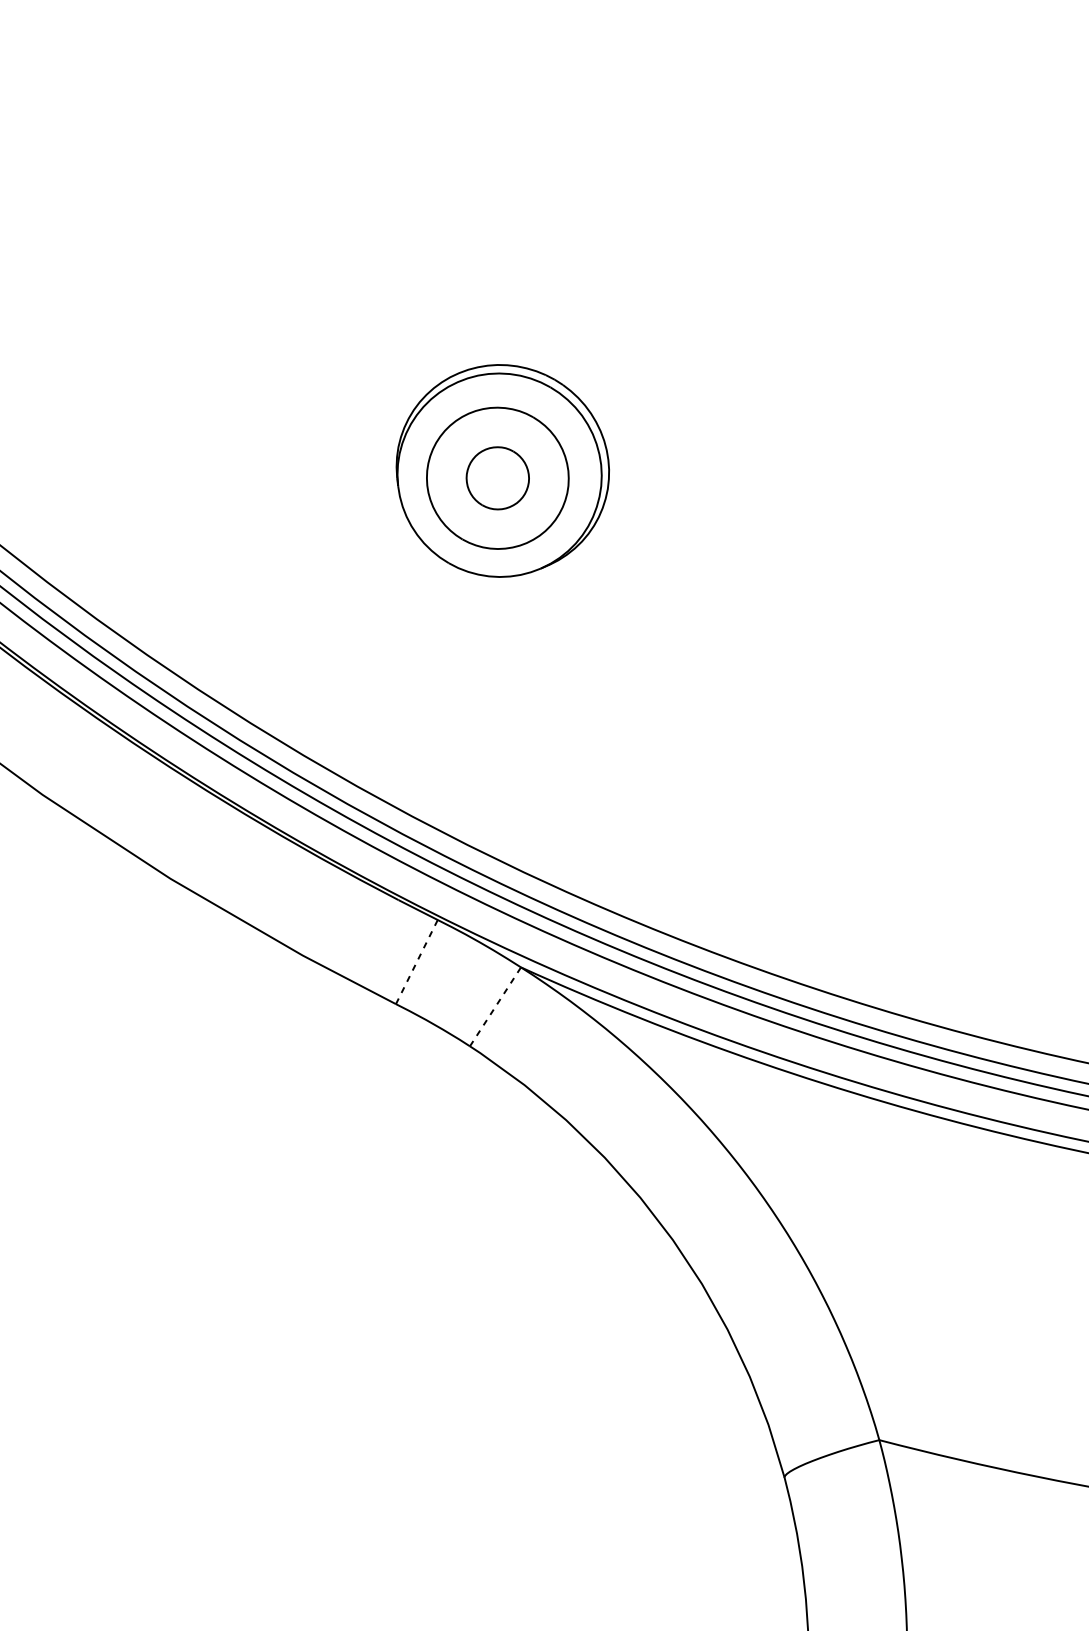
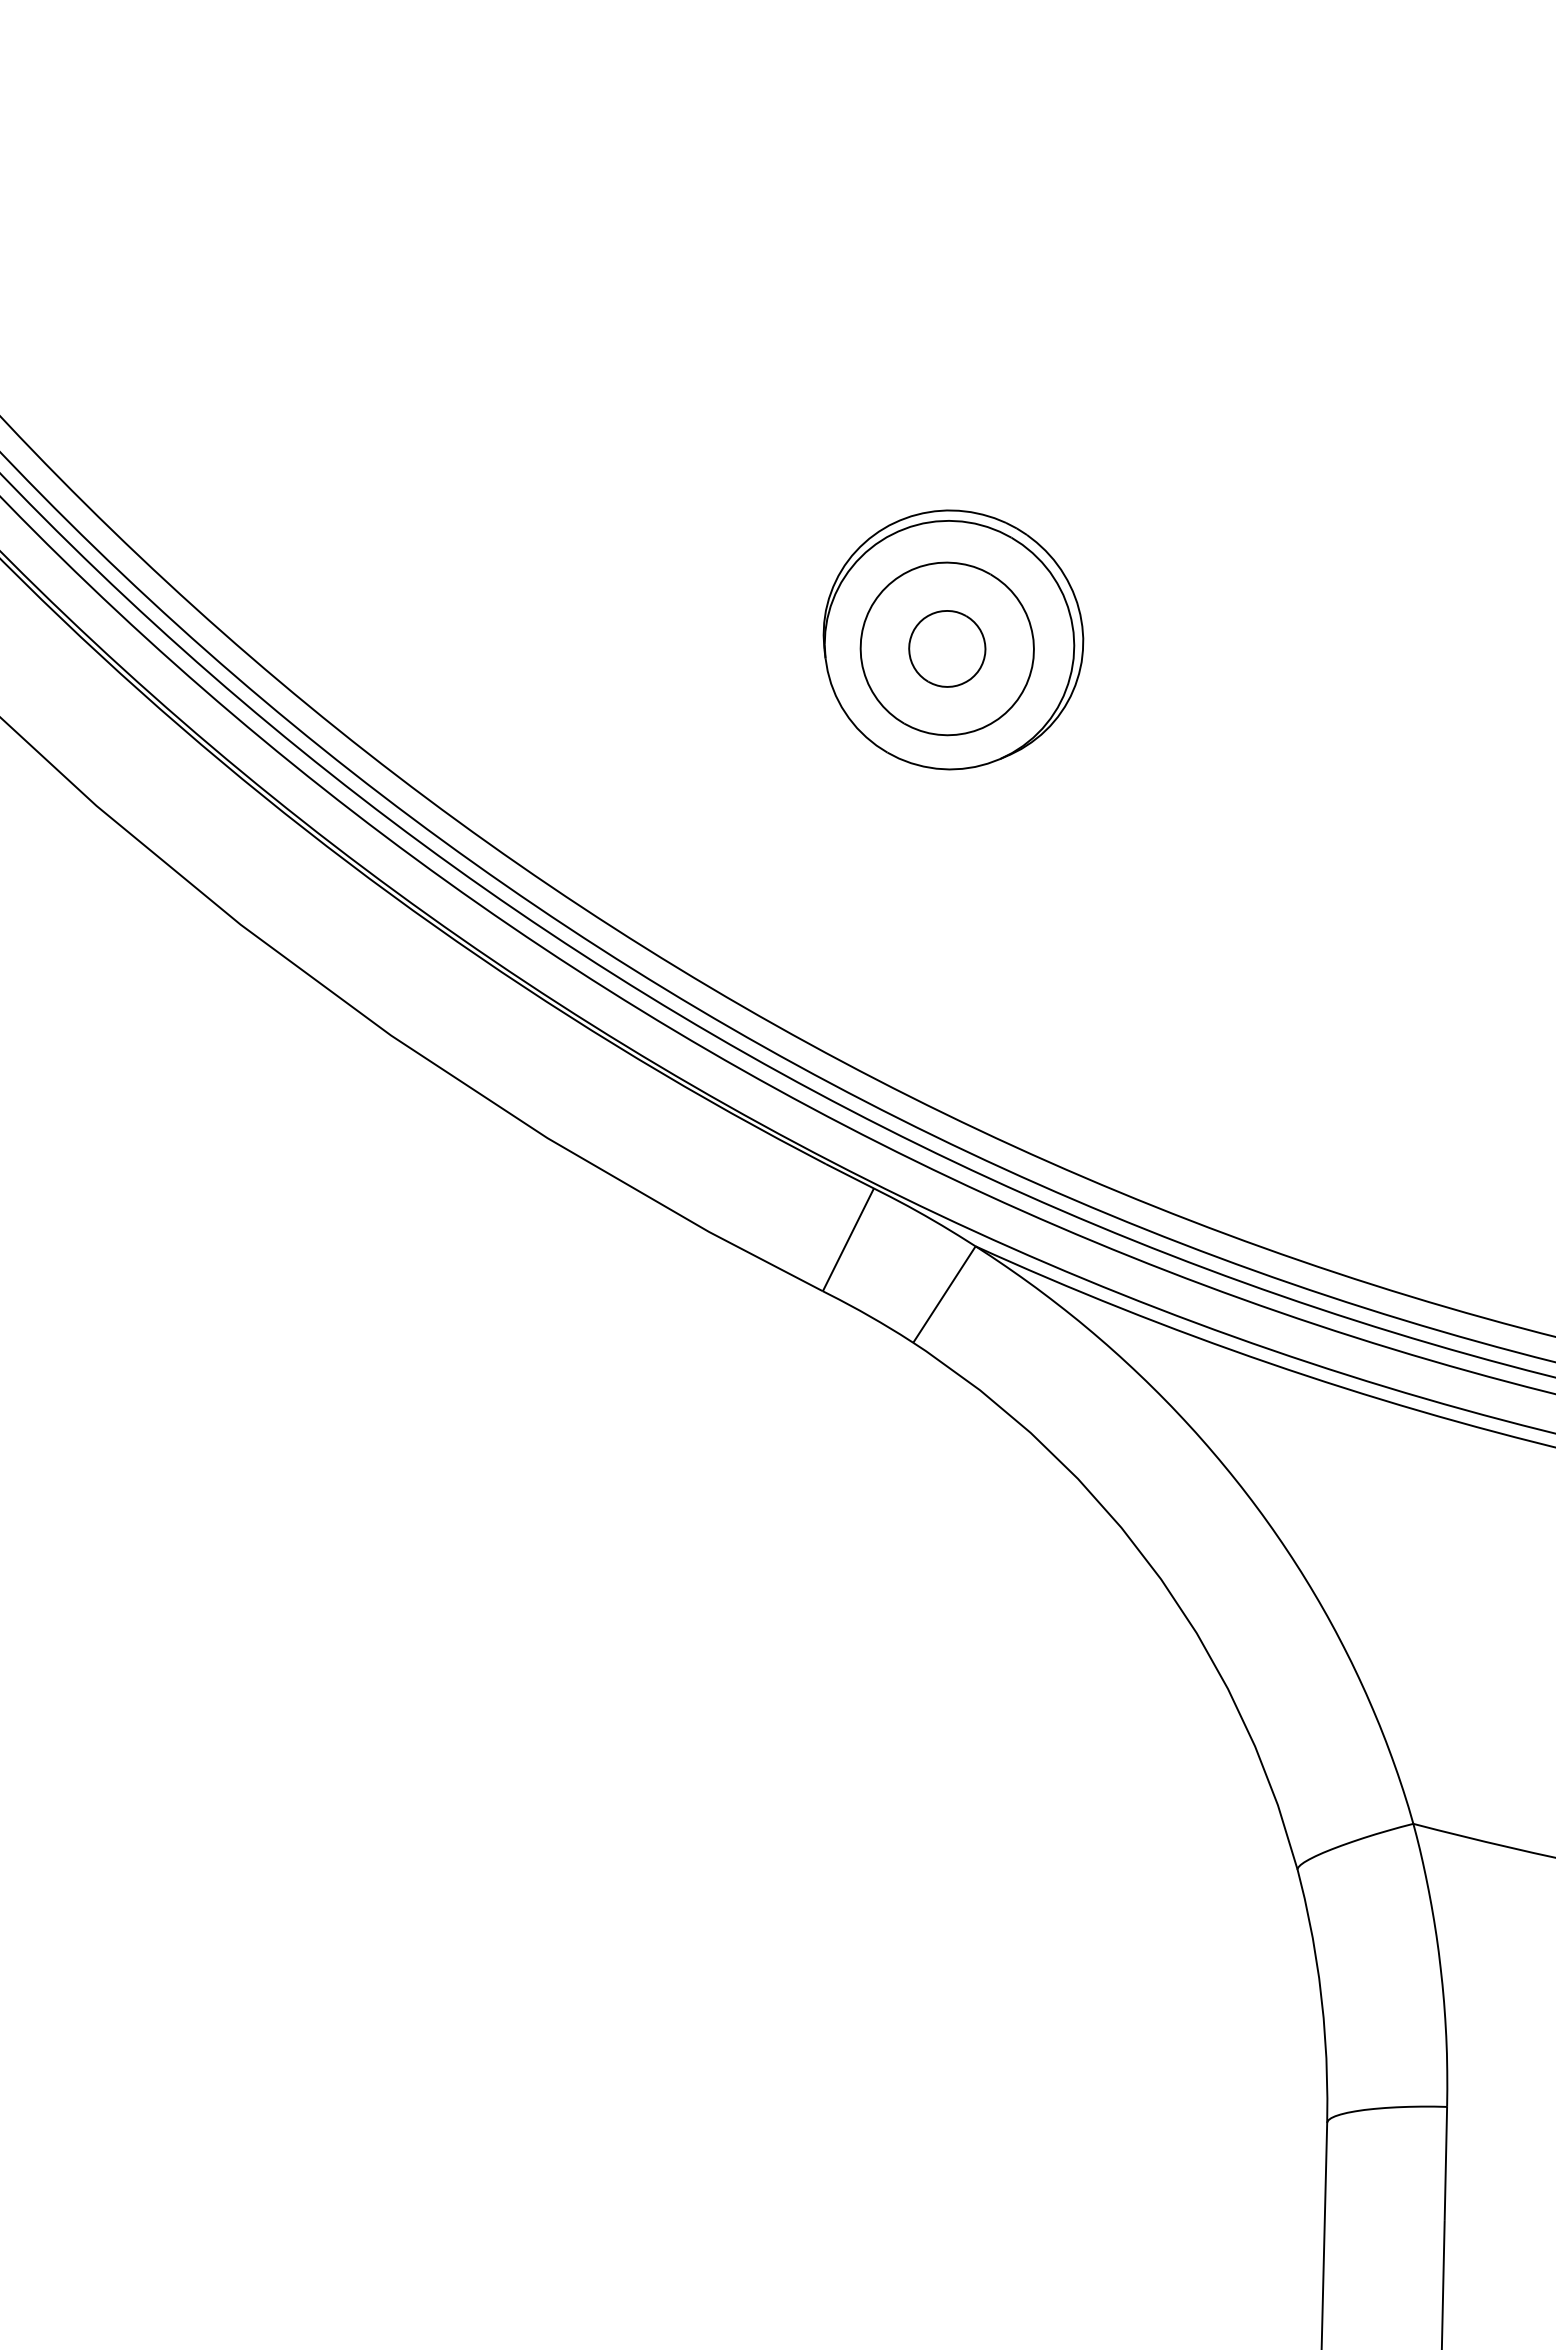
line: (416, 961) -> (848, 1239), dashed -> solid
line: (495, 1006) -> (944, 1294), dashed -> solid

